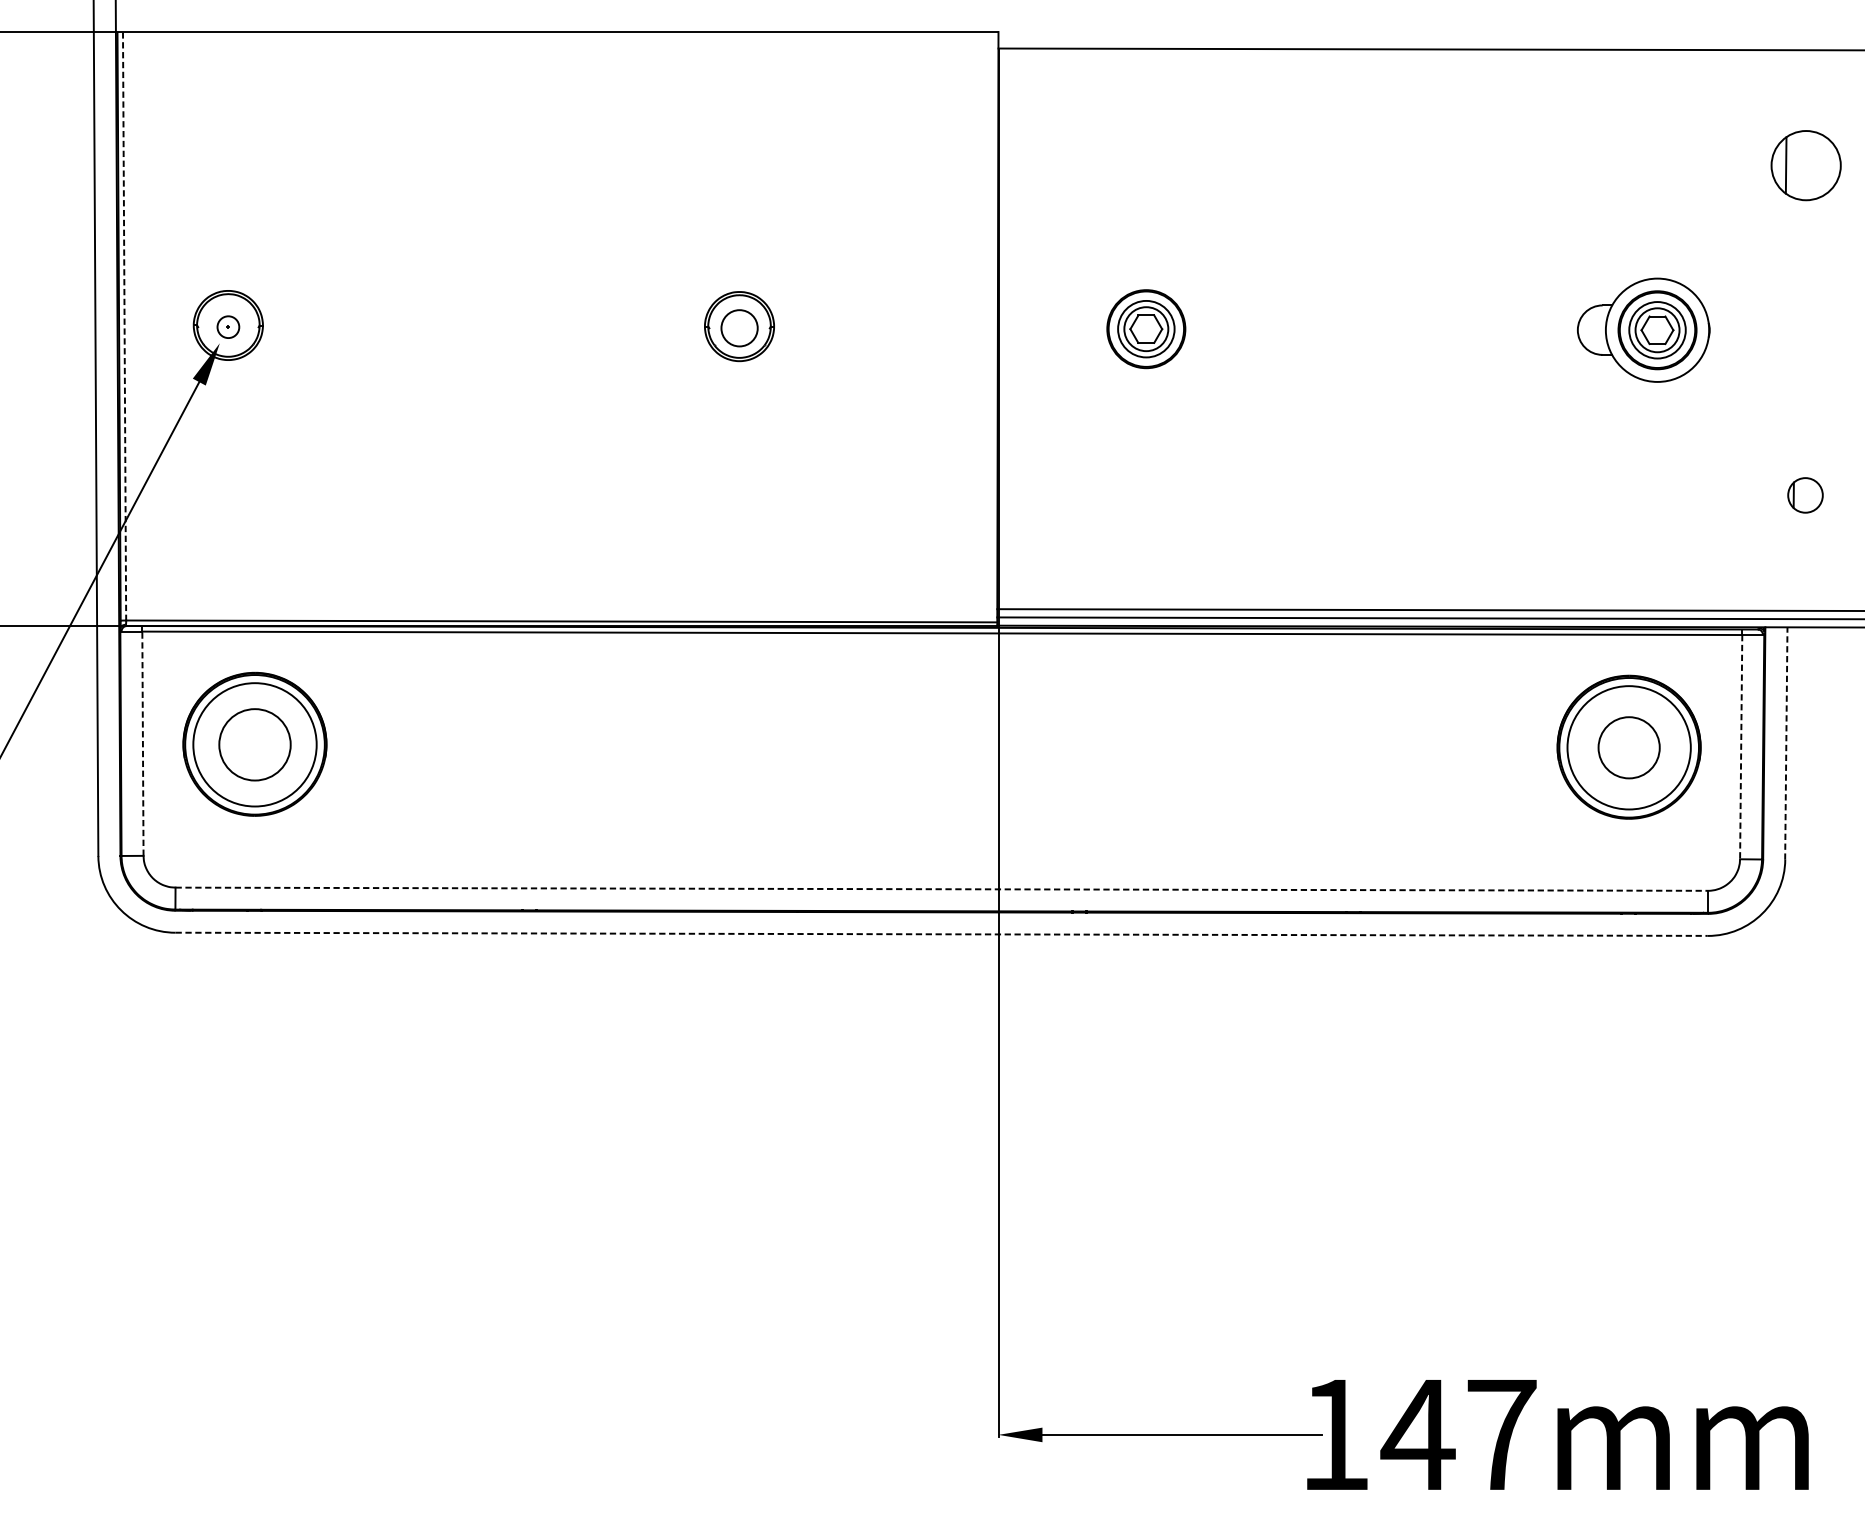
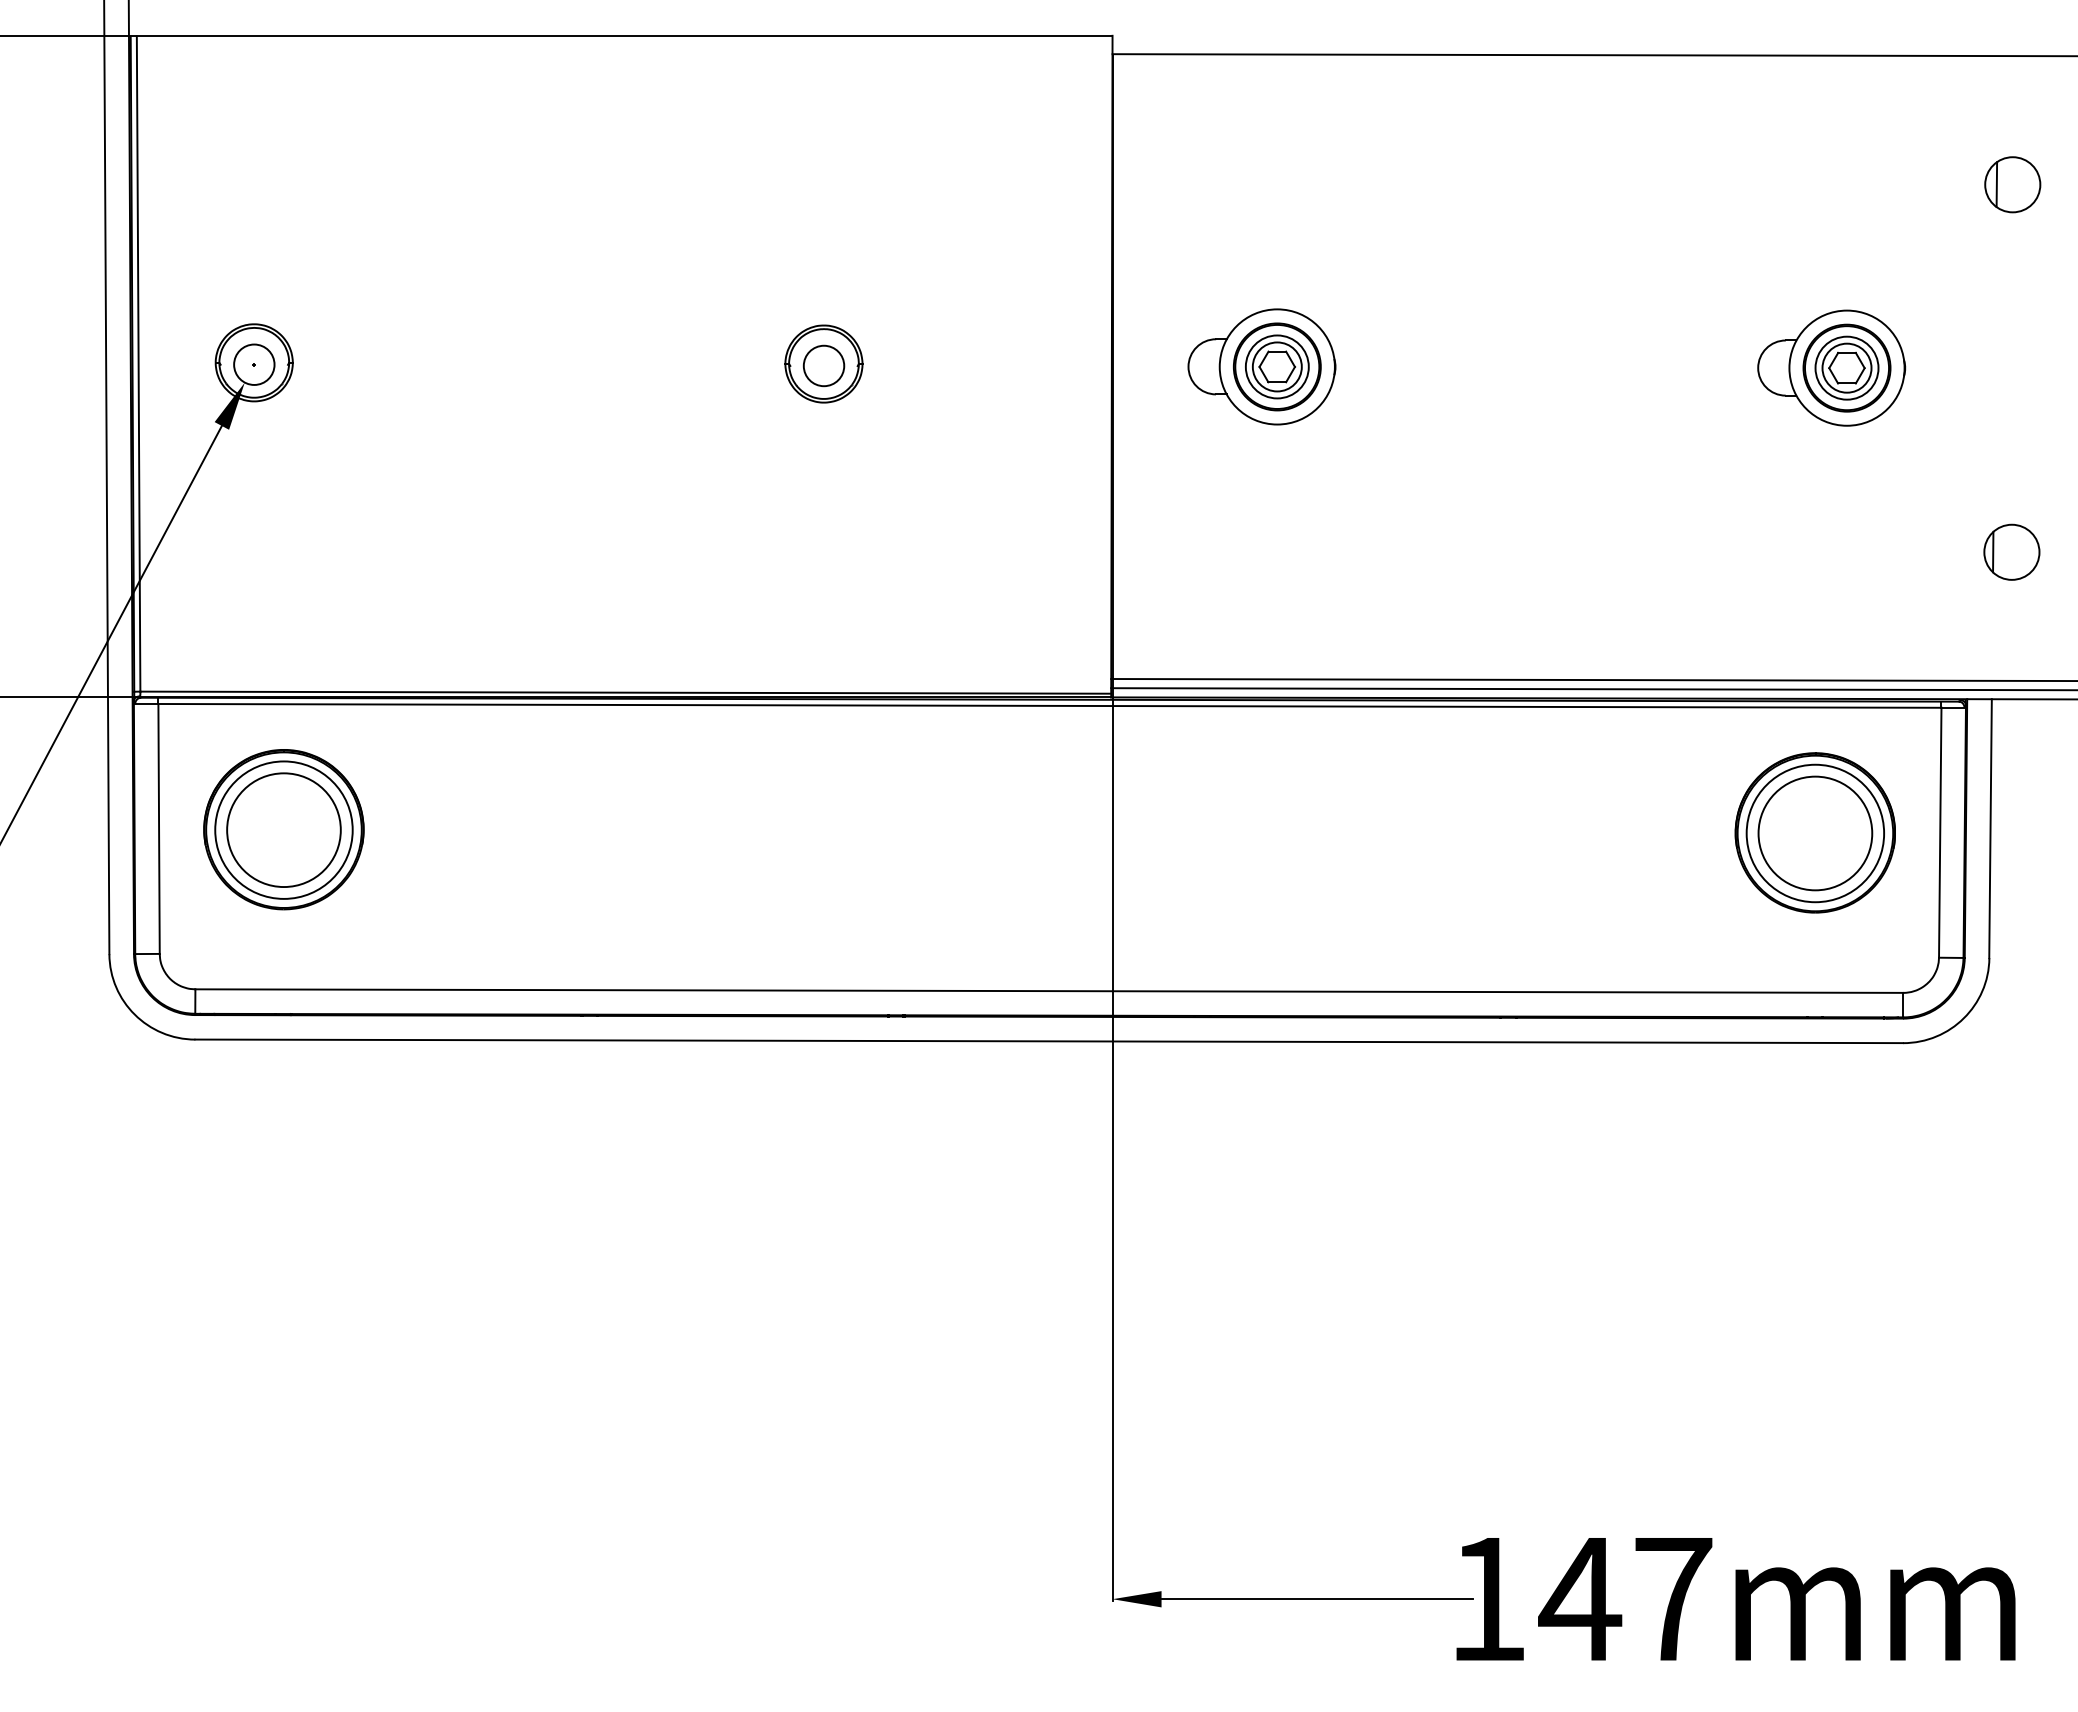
part: (1806, 165) -> (2012, 184), size x0.71
line: (124, 326) -> (138, 364), dashed -> solid
circle: (228, 326) -> (254, 364), size x1.67
part: (1132, 328) -> (1261, 366), added
part: (1805, 494) -> (2011, 551), size x1.43
line: (143, 743) -> (159, 828), dashed -> solid
line: (1786, 743) -> (1990, 828), dashed -> solid
circle: (254, 745) -> (283, 830), size x1.43
line: (1741, 746) -> (1940, 832), dashed -> solid
circle: (1629, 747) -> (1815, 833), size x1.67
line: (941, 889) -> (1049, 991), dashed -> solid
line: (941, 934) -> (1049, 1041), dashed -> solid

